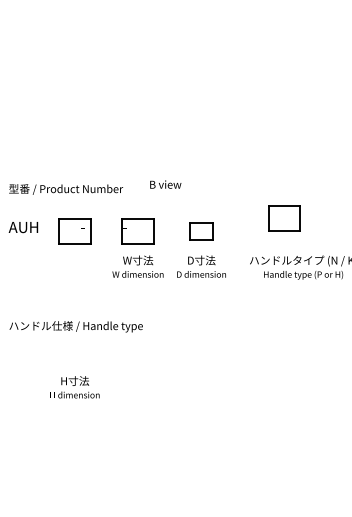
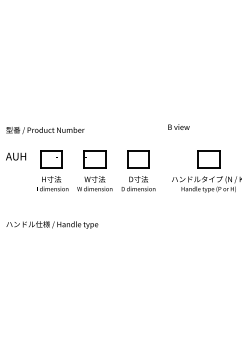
text: (165, 183) -> (178, 126), moved
part: (284, 218) -> (208, 159), moved
part: (201, 231) -> (138, 159), size x1.43
text: (76, 387) -> (52, 183), moved

